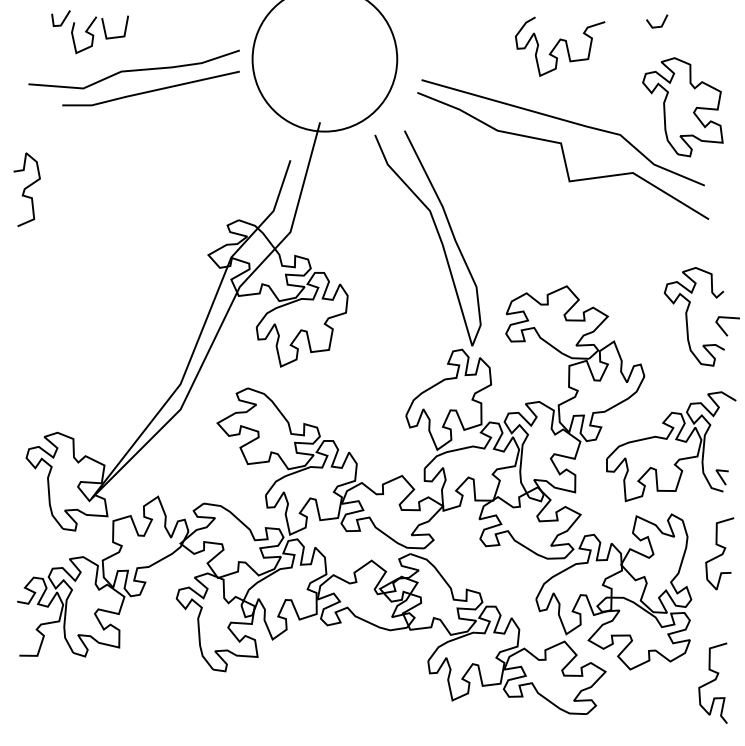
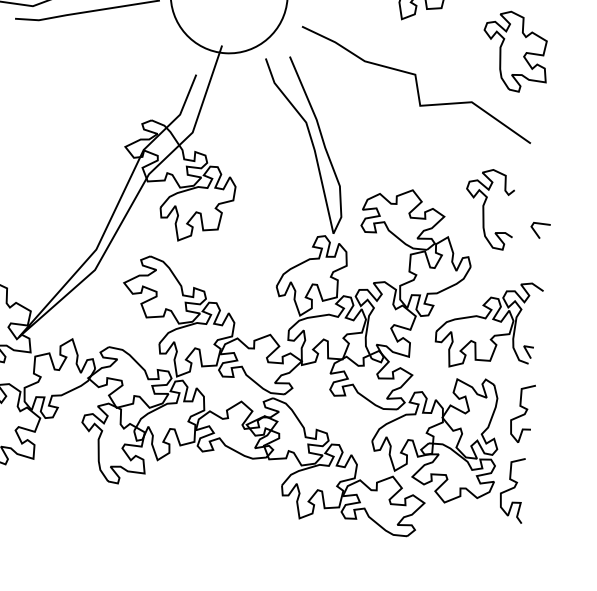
line: (564, 121) -> (419, 57), removed
curve: (687, 316) -> (484, 208), moved
curve: (712, 682) -> (511, 489), moved

